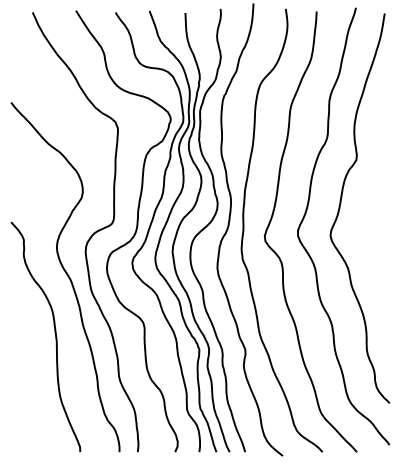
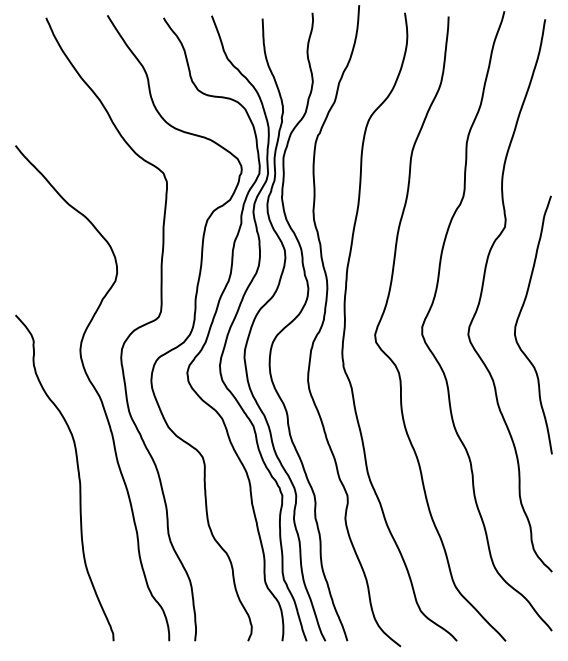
curve: (365, 225) -> (518, 320), added

